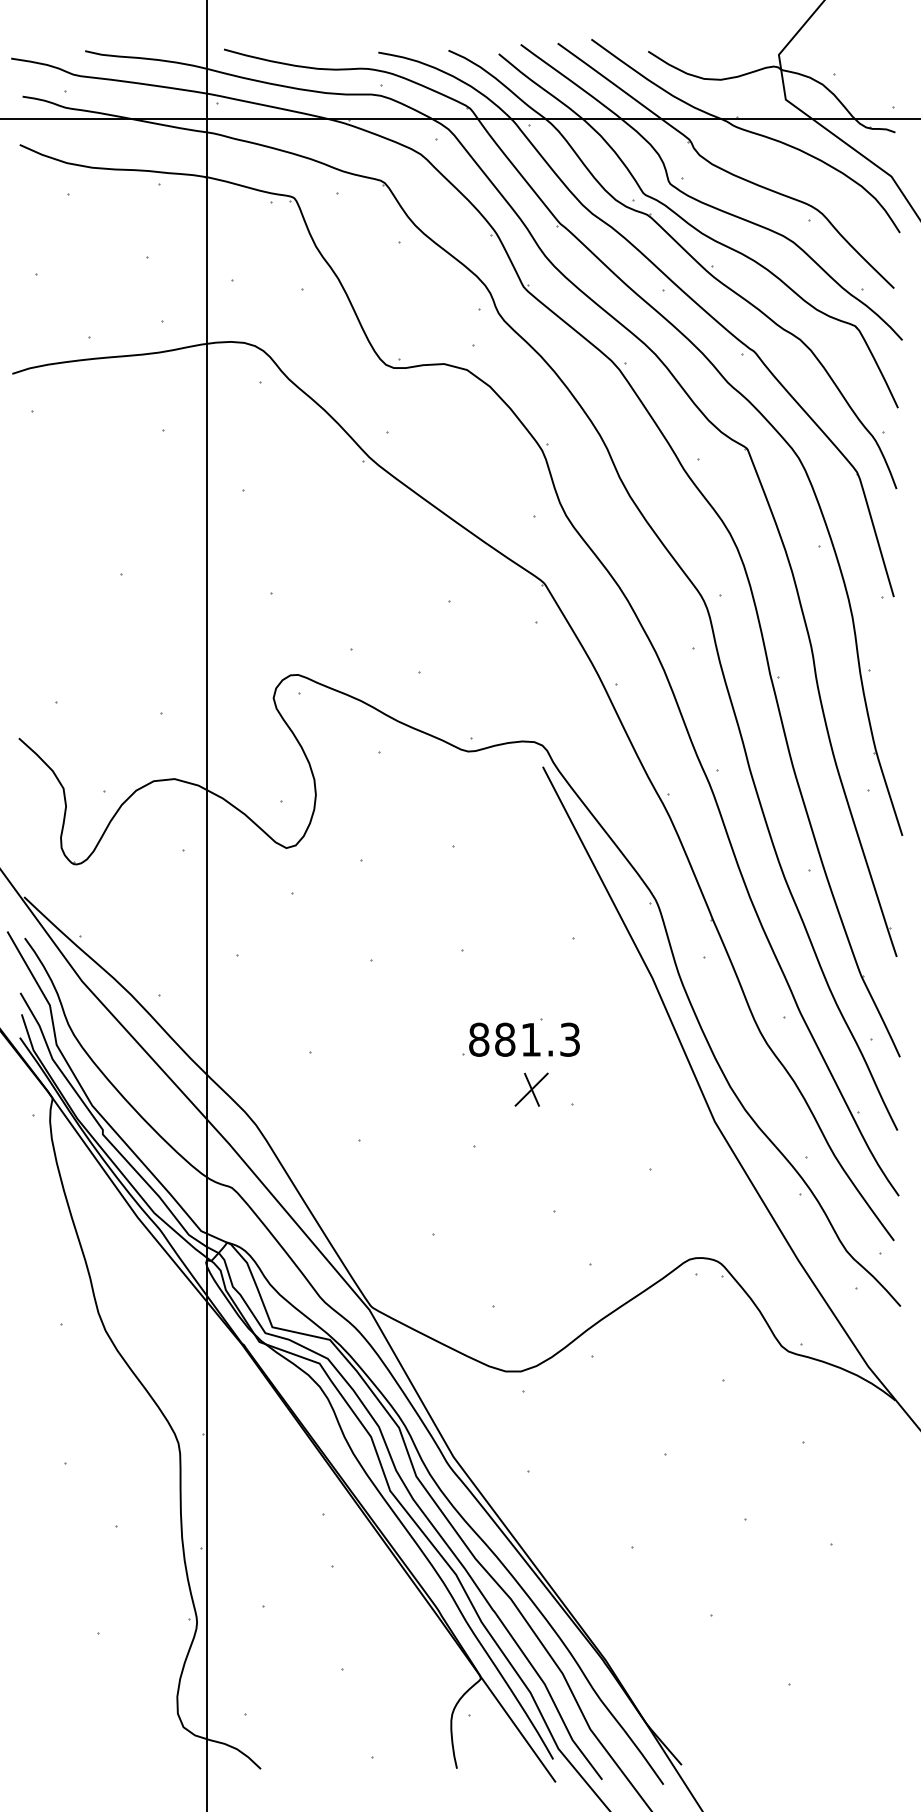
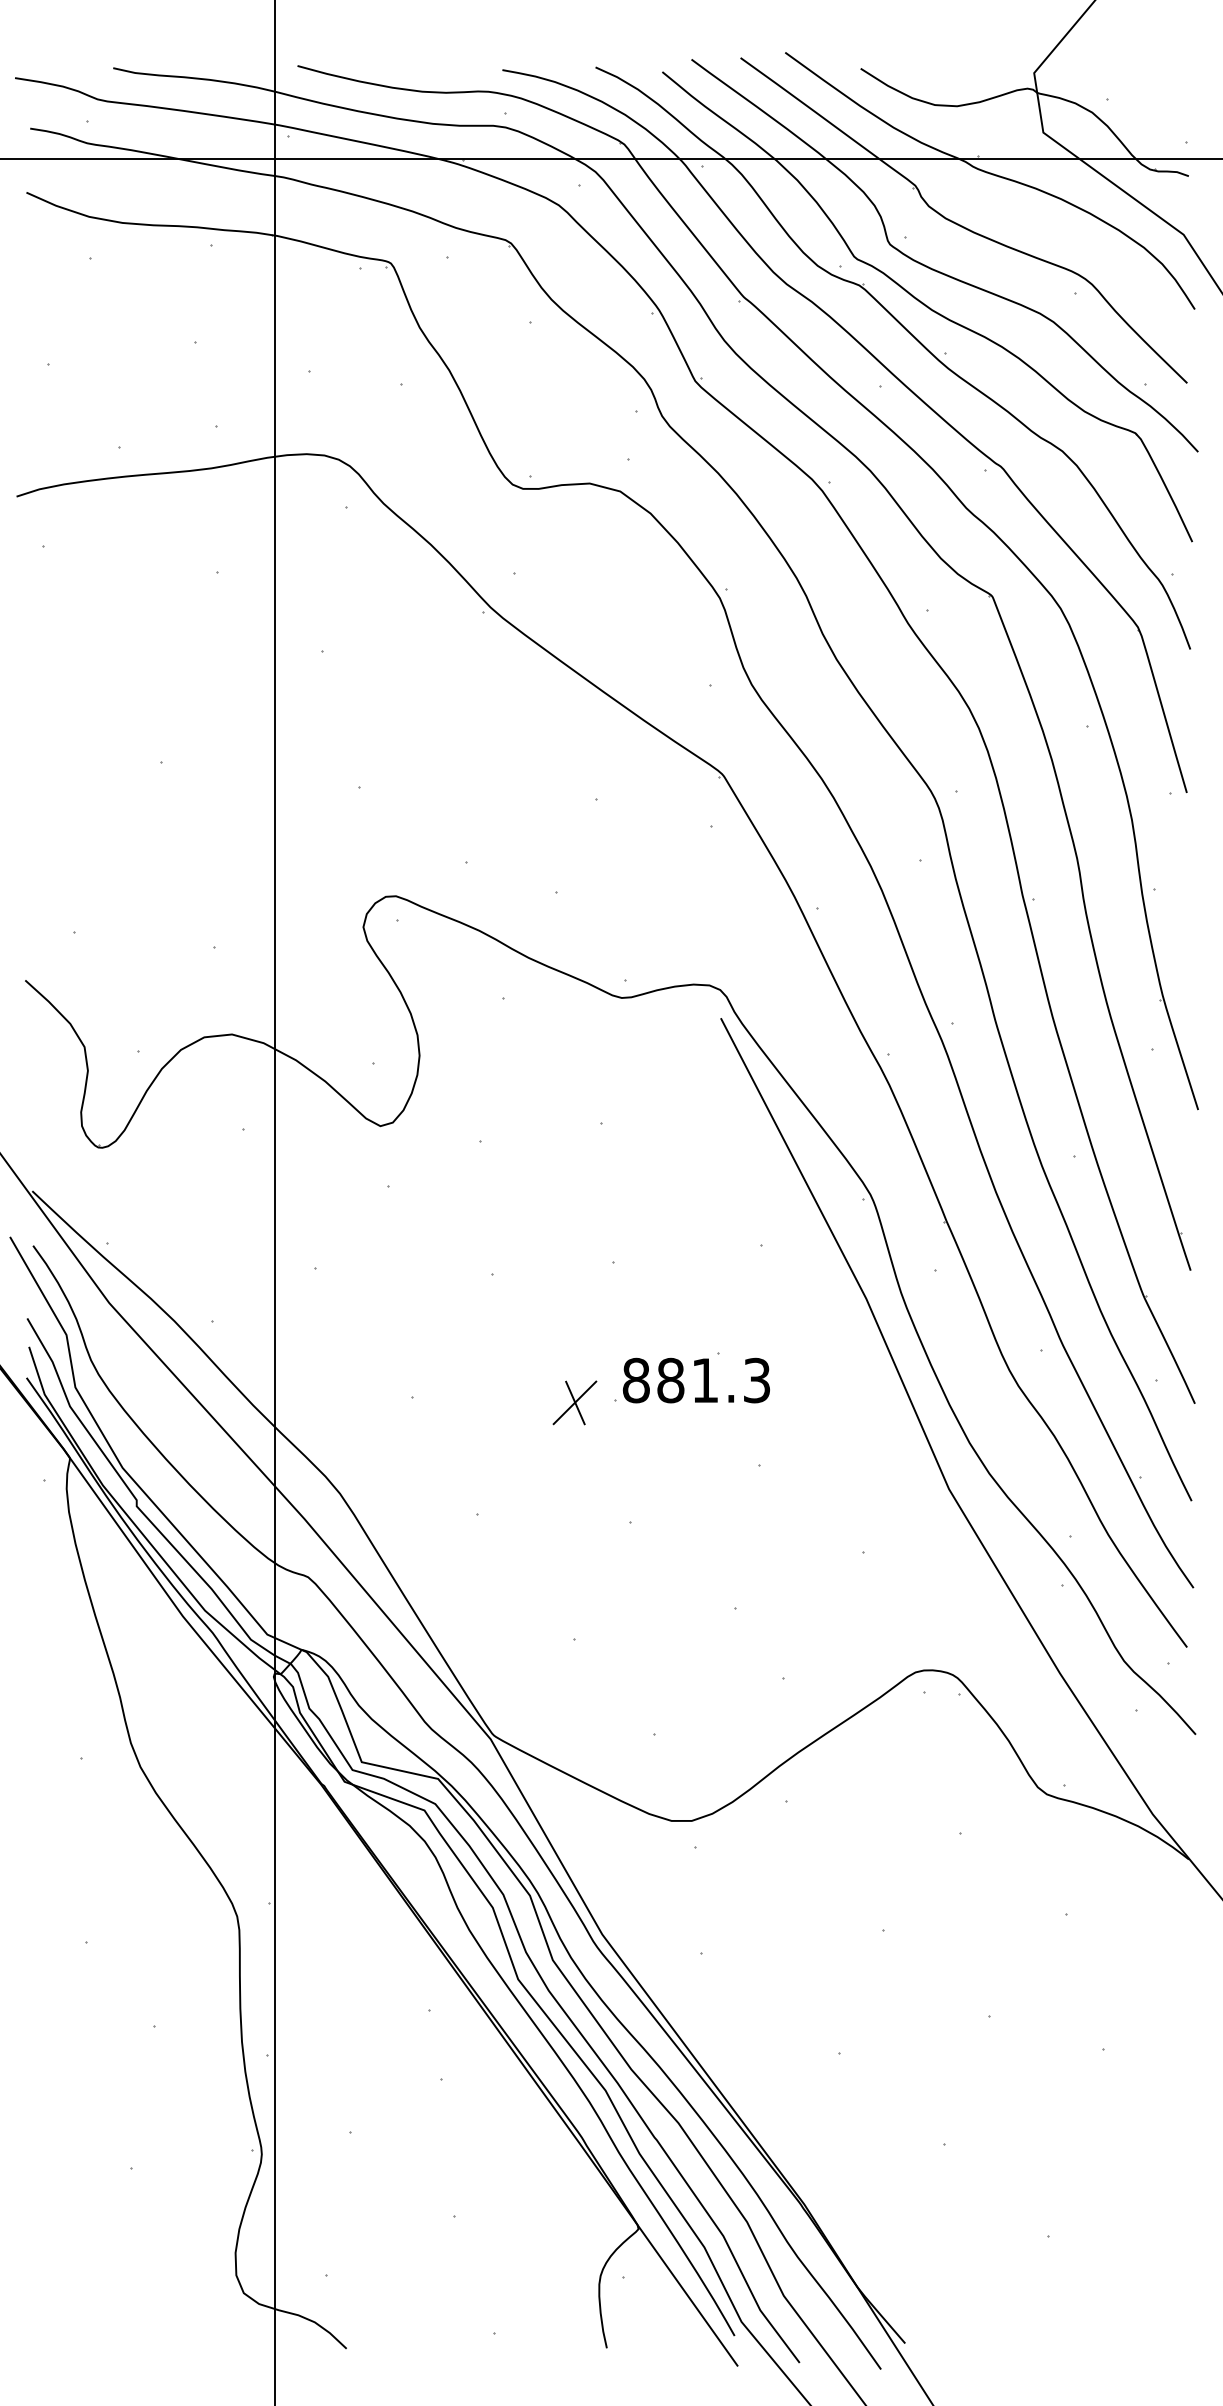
part: (531, 1089) -> (574, 1402), moved

